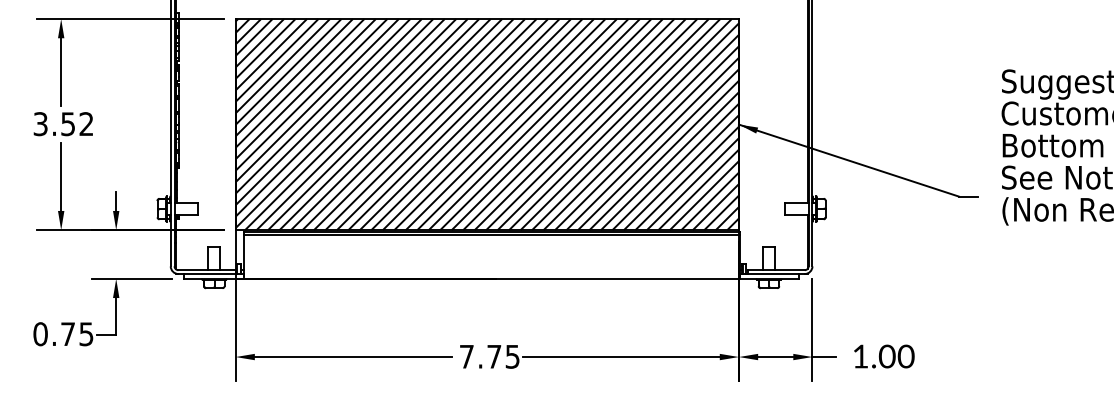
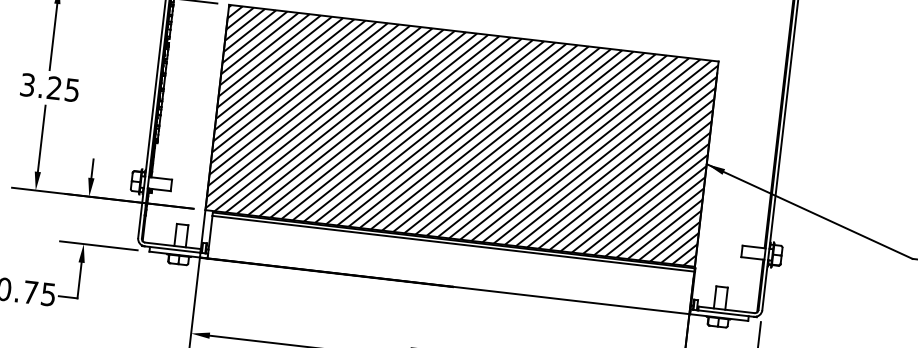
text: (77, 124) -> (63, 89), 3.52 -> 3.25

